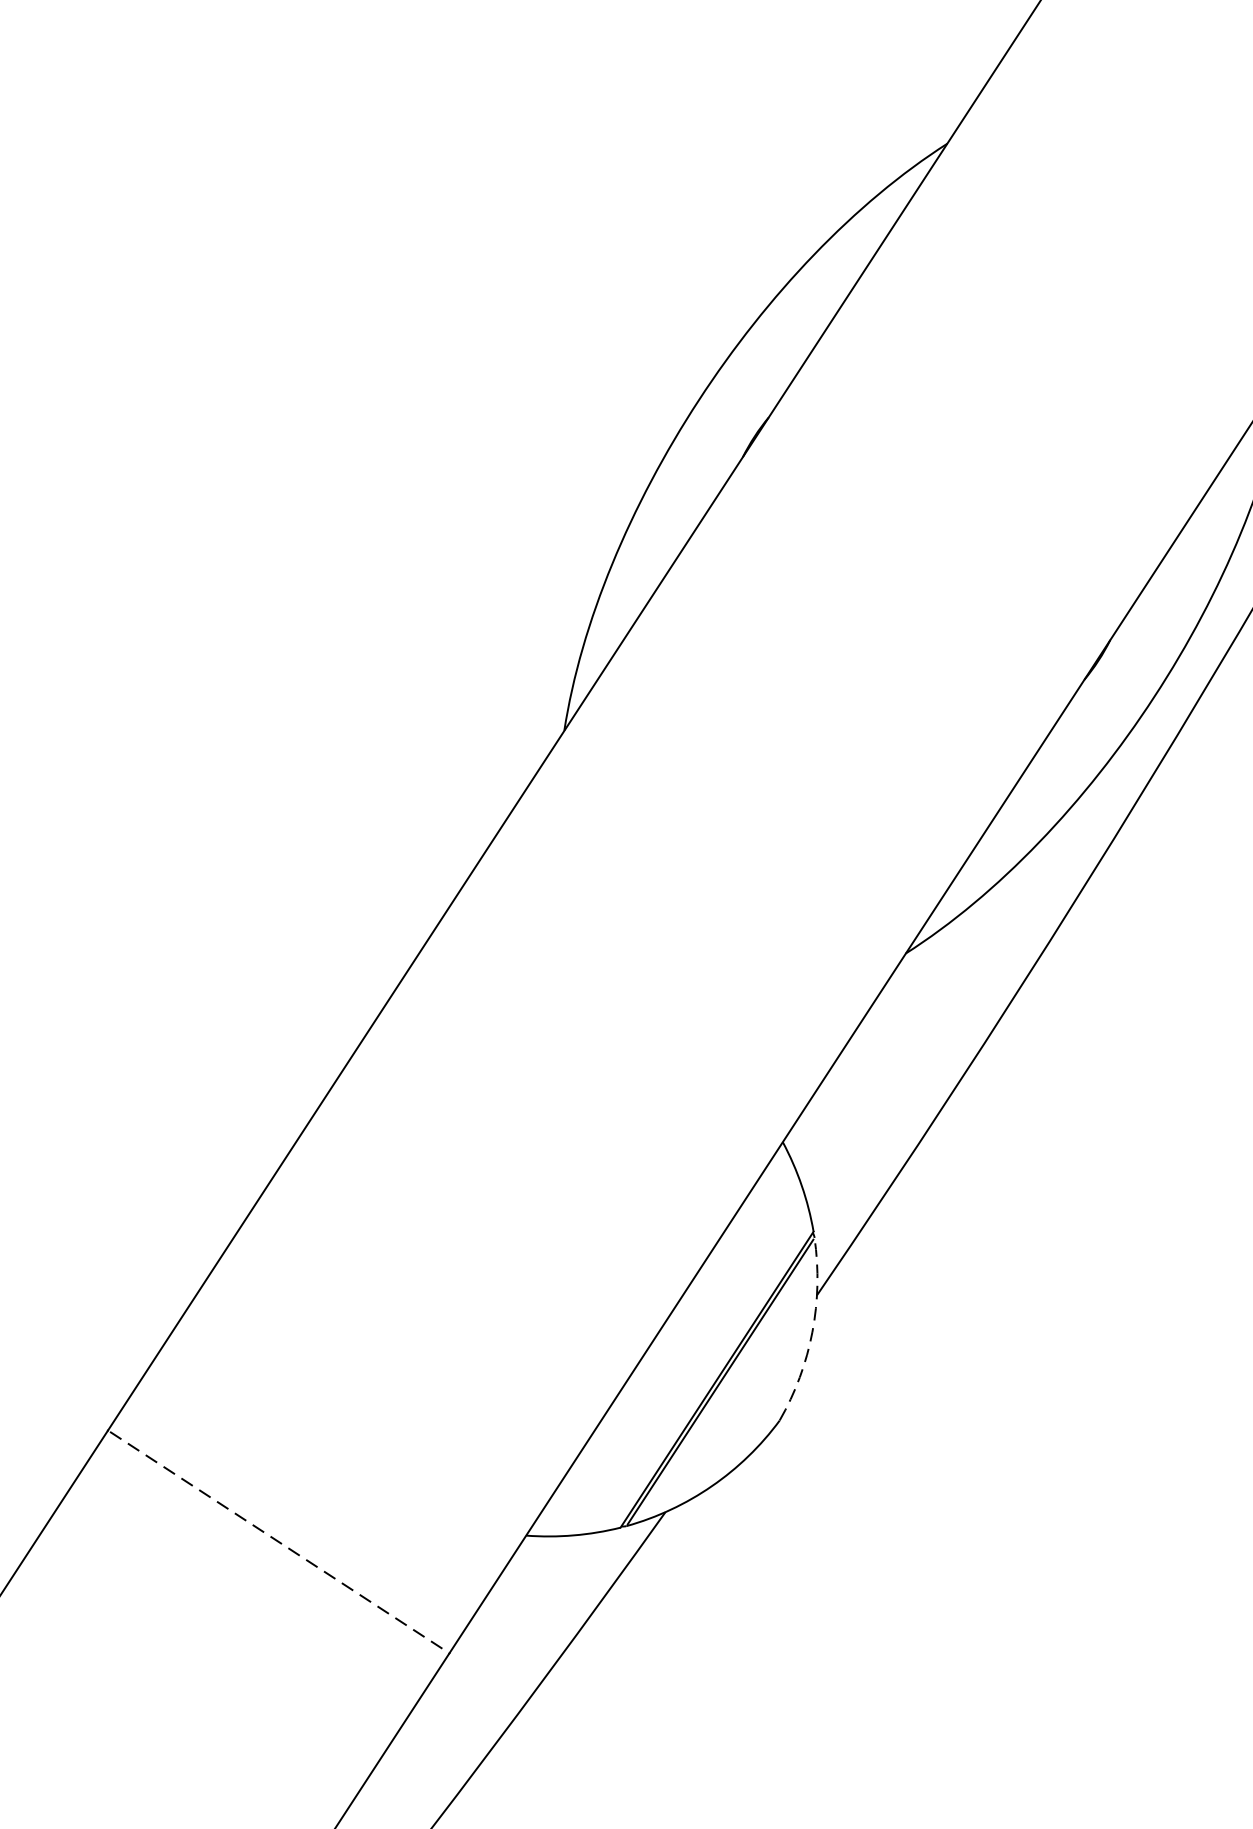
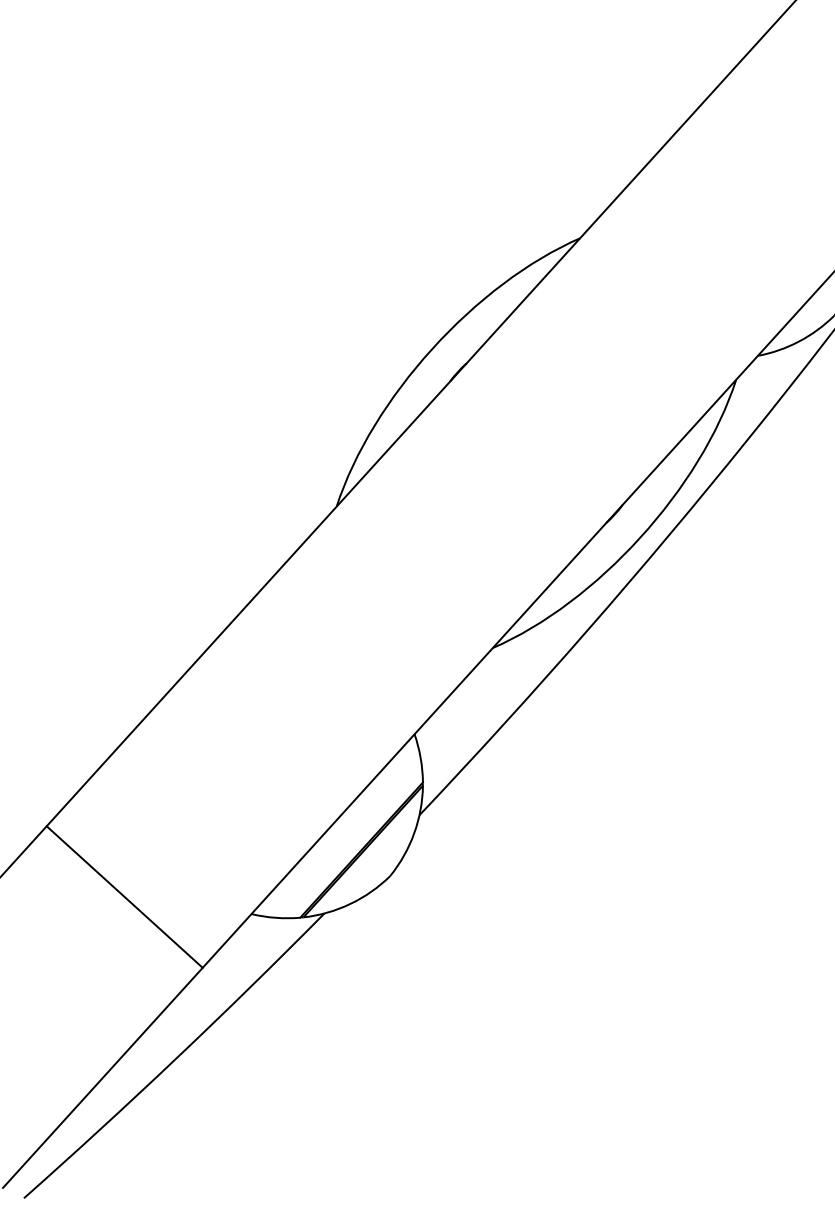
arc: (813, 1331) -> (414, 833), dashed -> solid
line: (280, 1542) -> (125, 897), dashed -> solid

